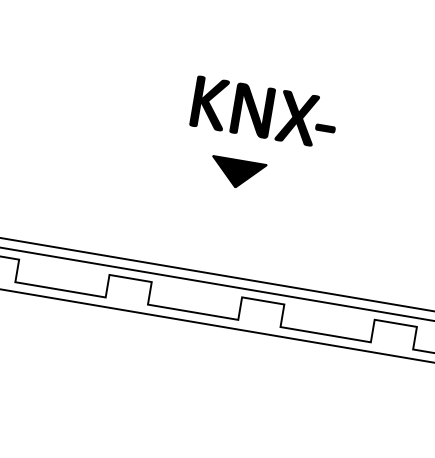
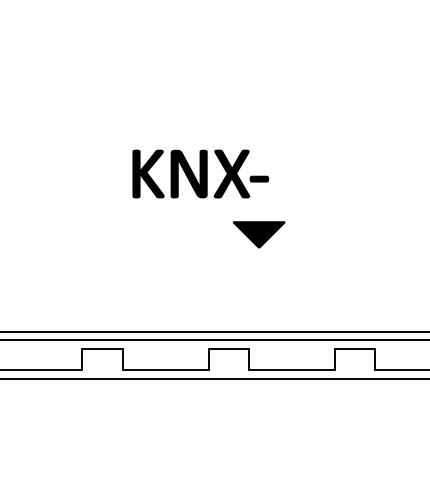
part: (237, 173) -> (258, 234), moved

